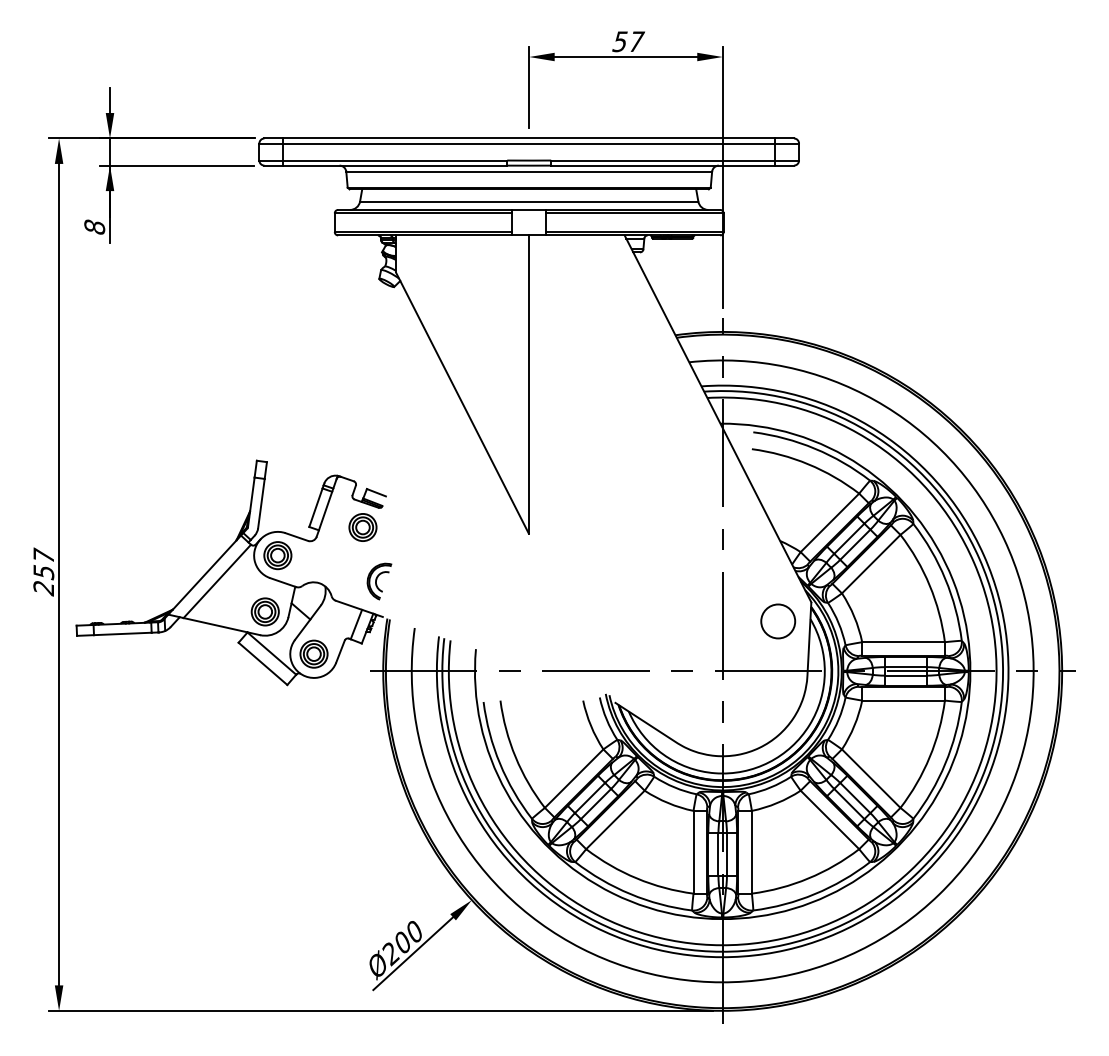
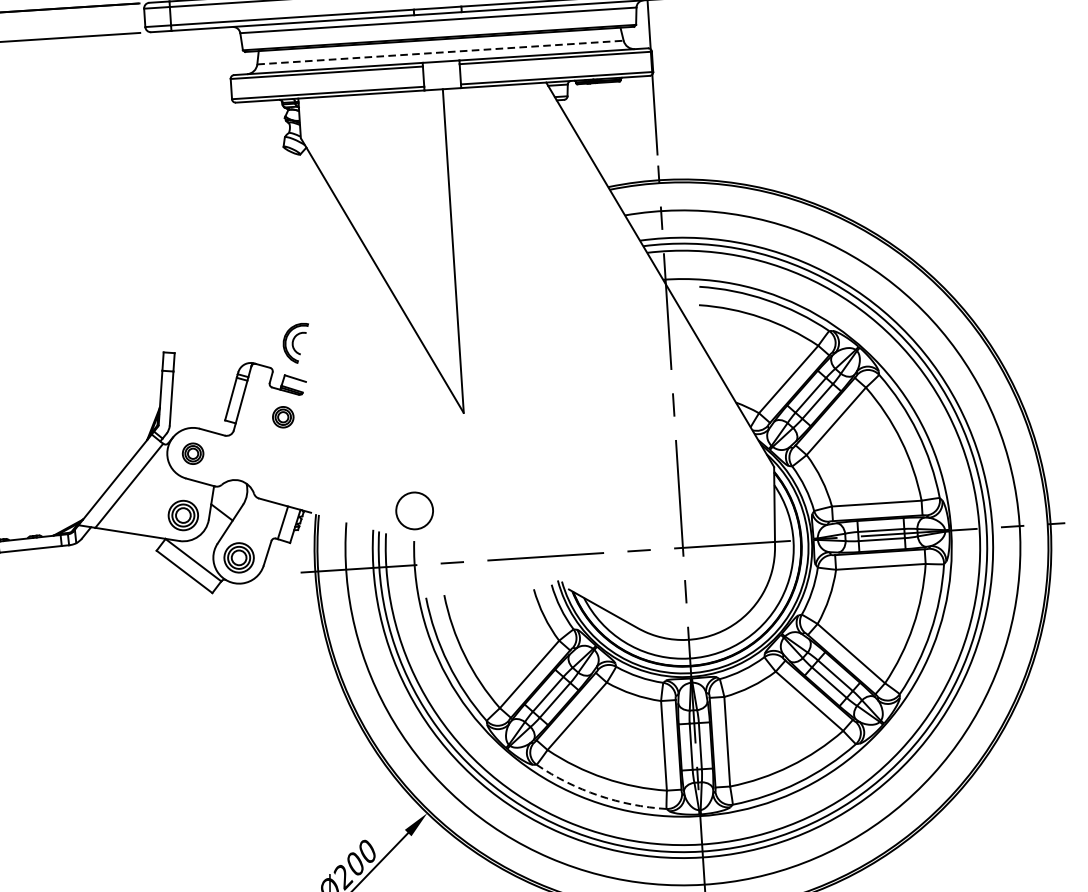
line: (529, 201) -> (440, 52), solid -> dashed
part: (362, 527) -> (282, 417), size x0.7
part: (277, 555) -> (192, 453), size x0.7
part: (379, 581) -> (296, 343), moved
circle: (778, 621) -> (414, 510), moved
arc: (630, 894) -> (598, 795), solid -> dashed

